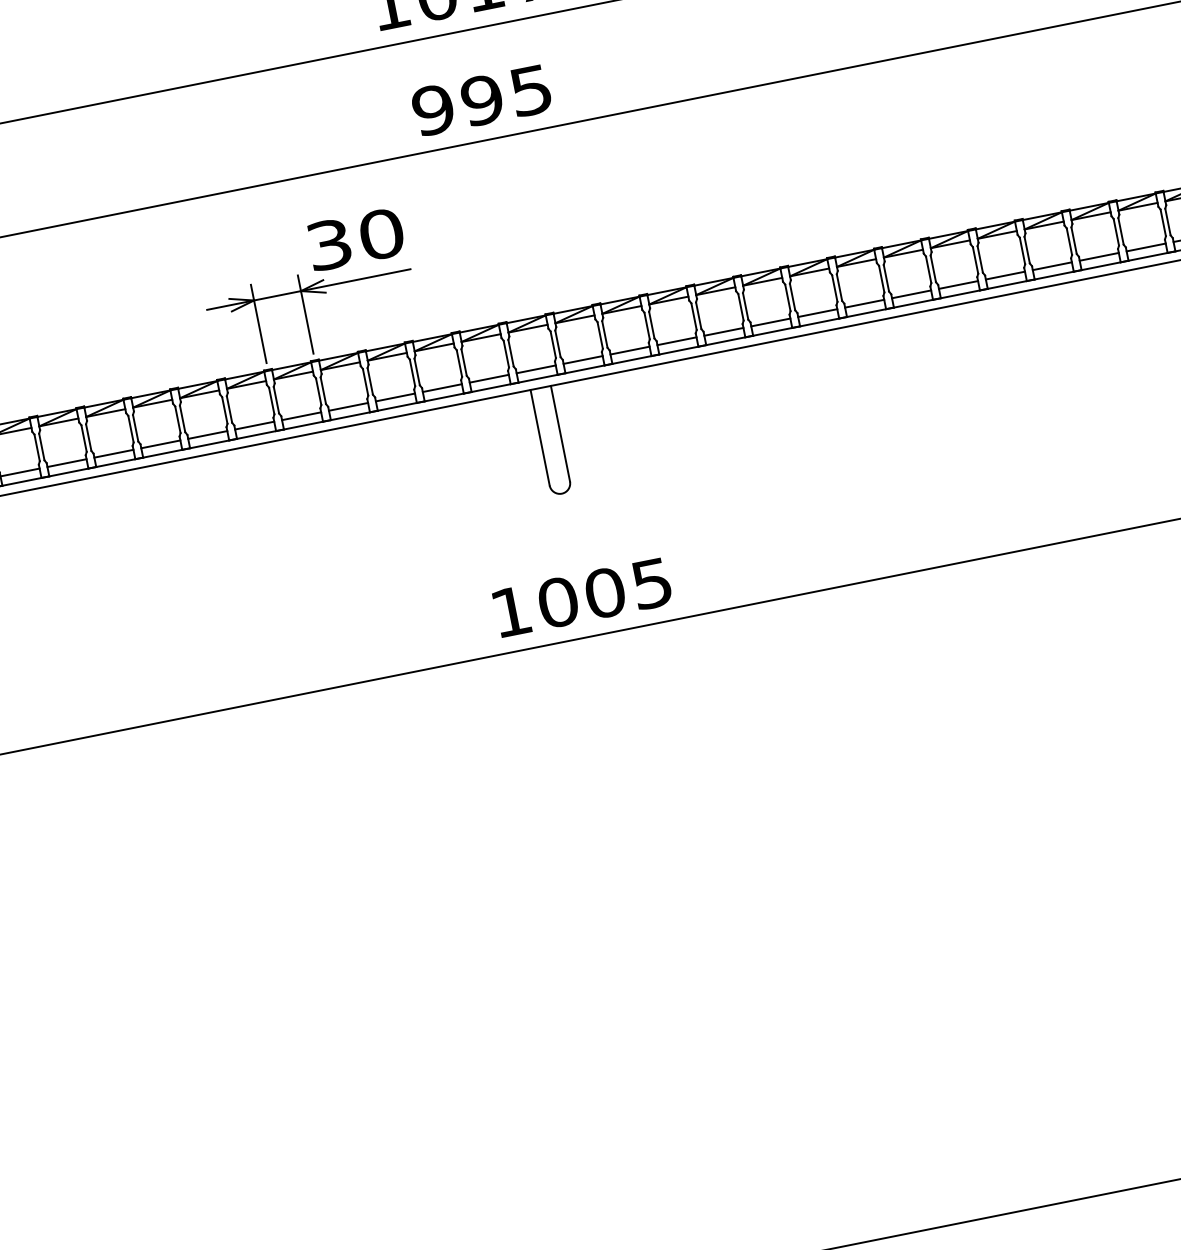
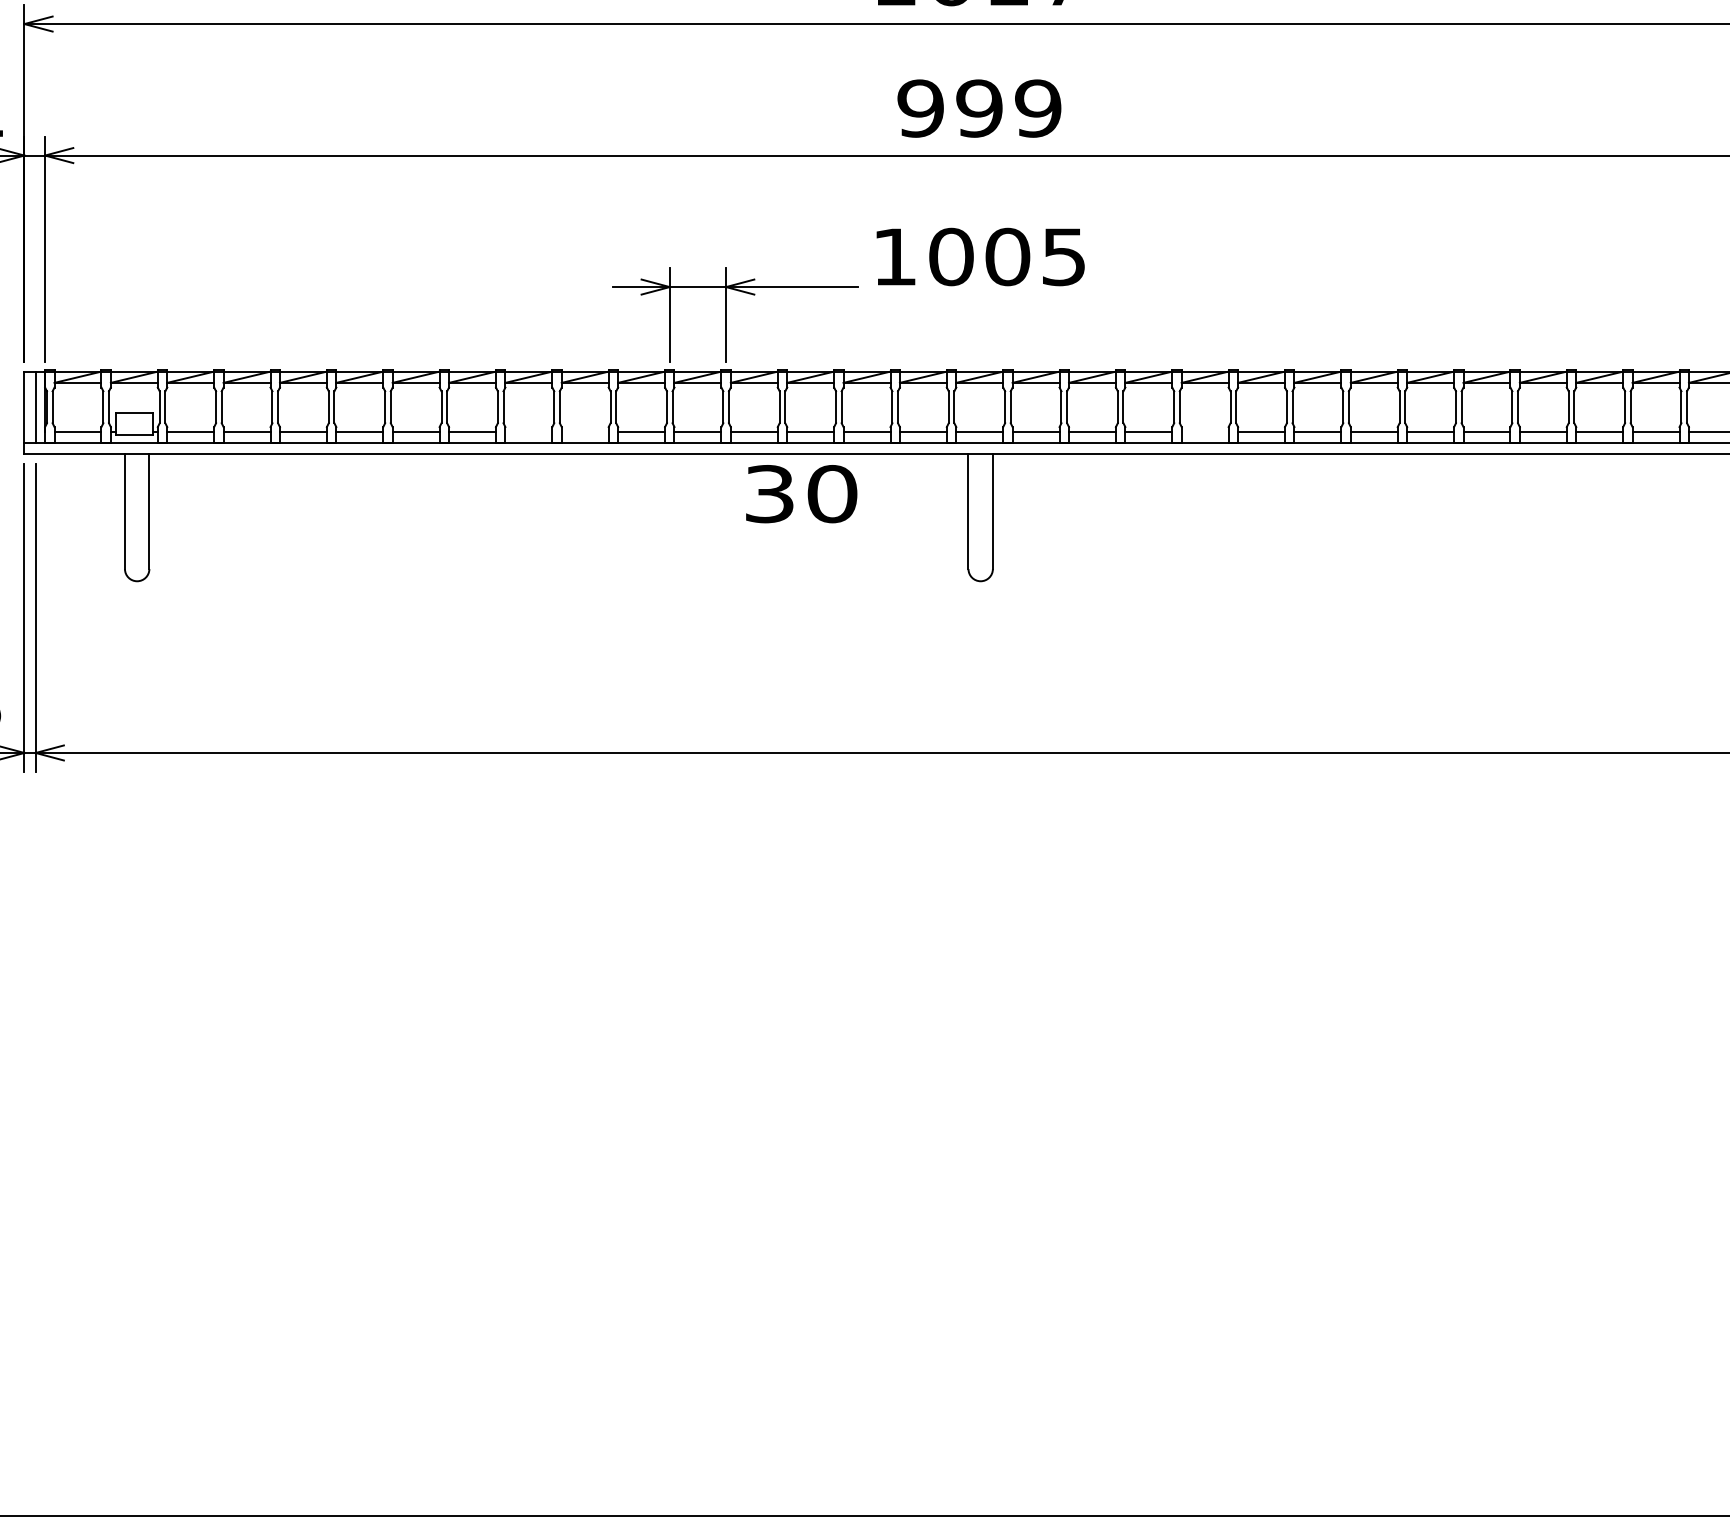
text: (531, 90) -> (1038, 108), 995 -> 999
text: (356, 239) -> (801, 494), moved
line: (723, 331) -> (1204, 431), removed
line: (207, 434) -> (584, 431), removed
line: (160, 444) -> (528, 431), removed
text: (582, 597) -> (980, 256), moved

